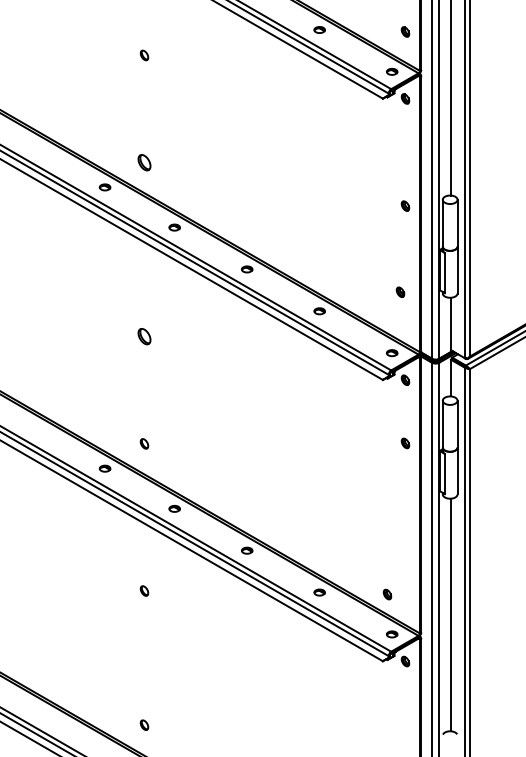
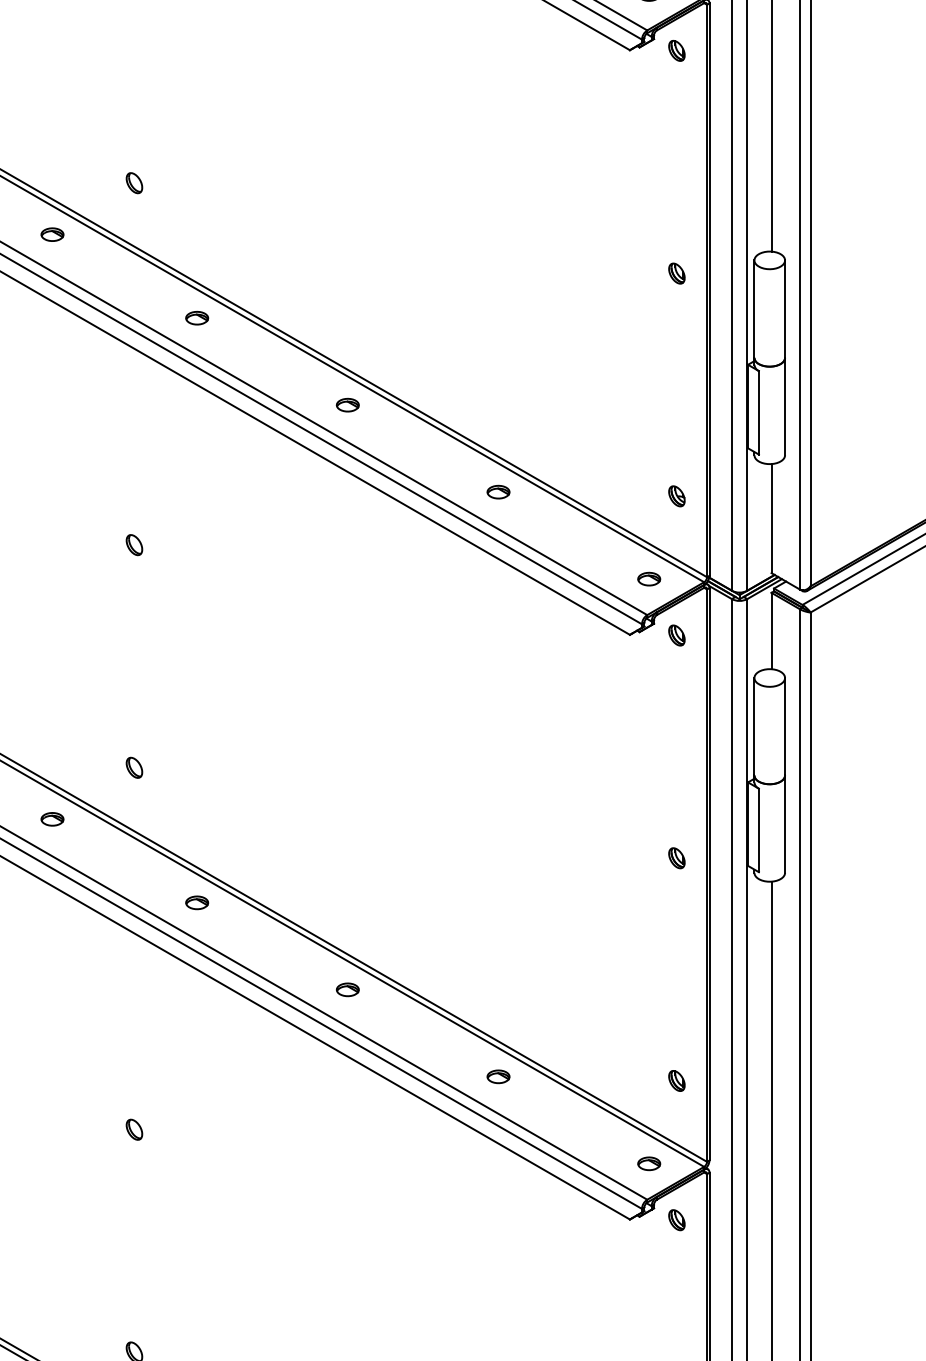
part: (144, 162) -> (134, 182), size x0.62
part: (400, 291) -> (676, 494), moved
part: (144, 336) -> (134, 544), size x0.62
part: (405, 443) -> (676, 858), moved
part: (144, 590) -> (134, 1128), moved
part: (387, 594) -> (676, 1080), moved

